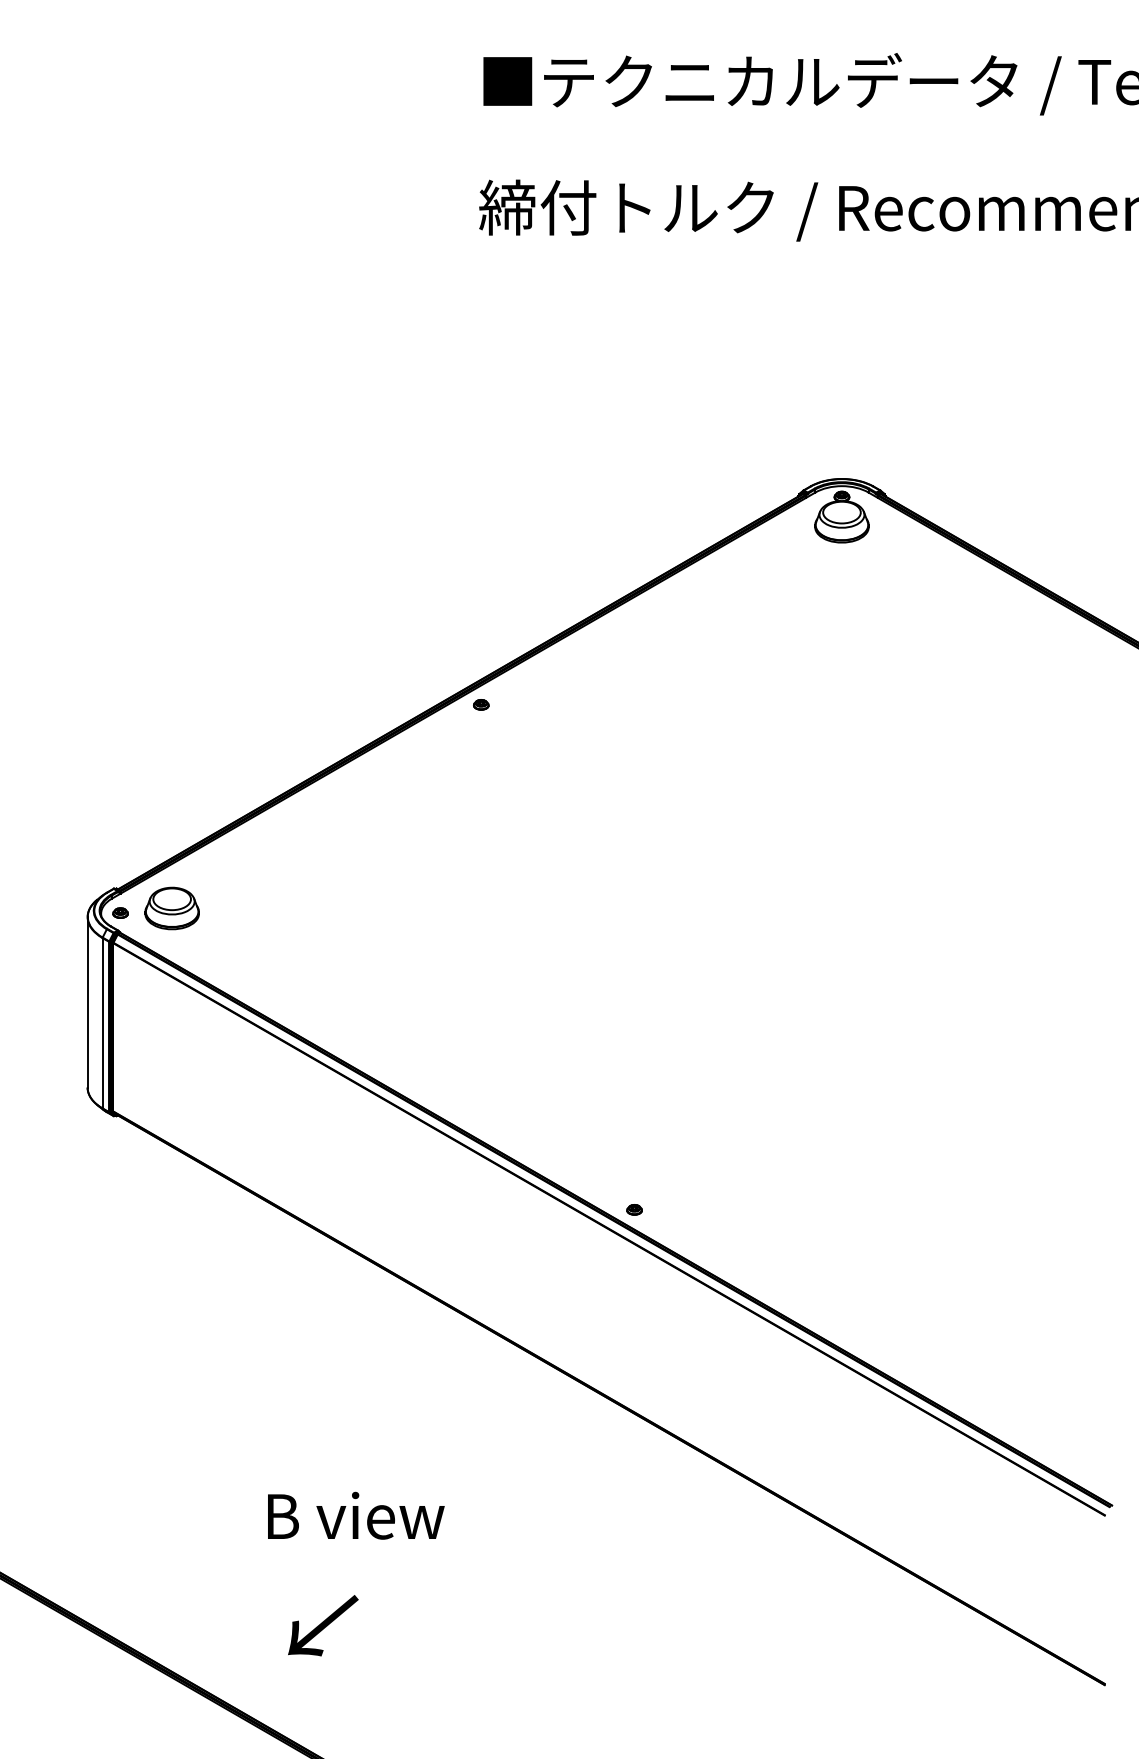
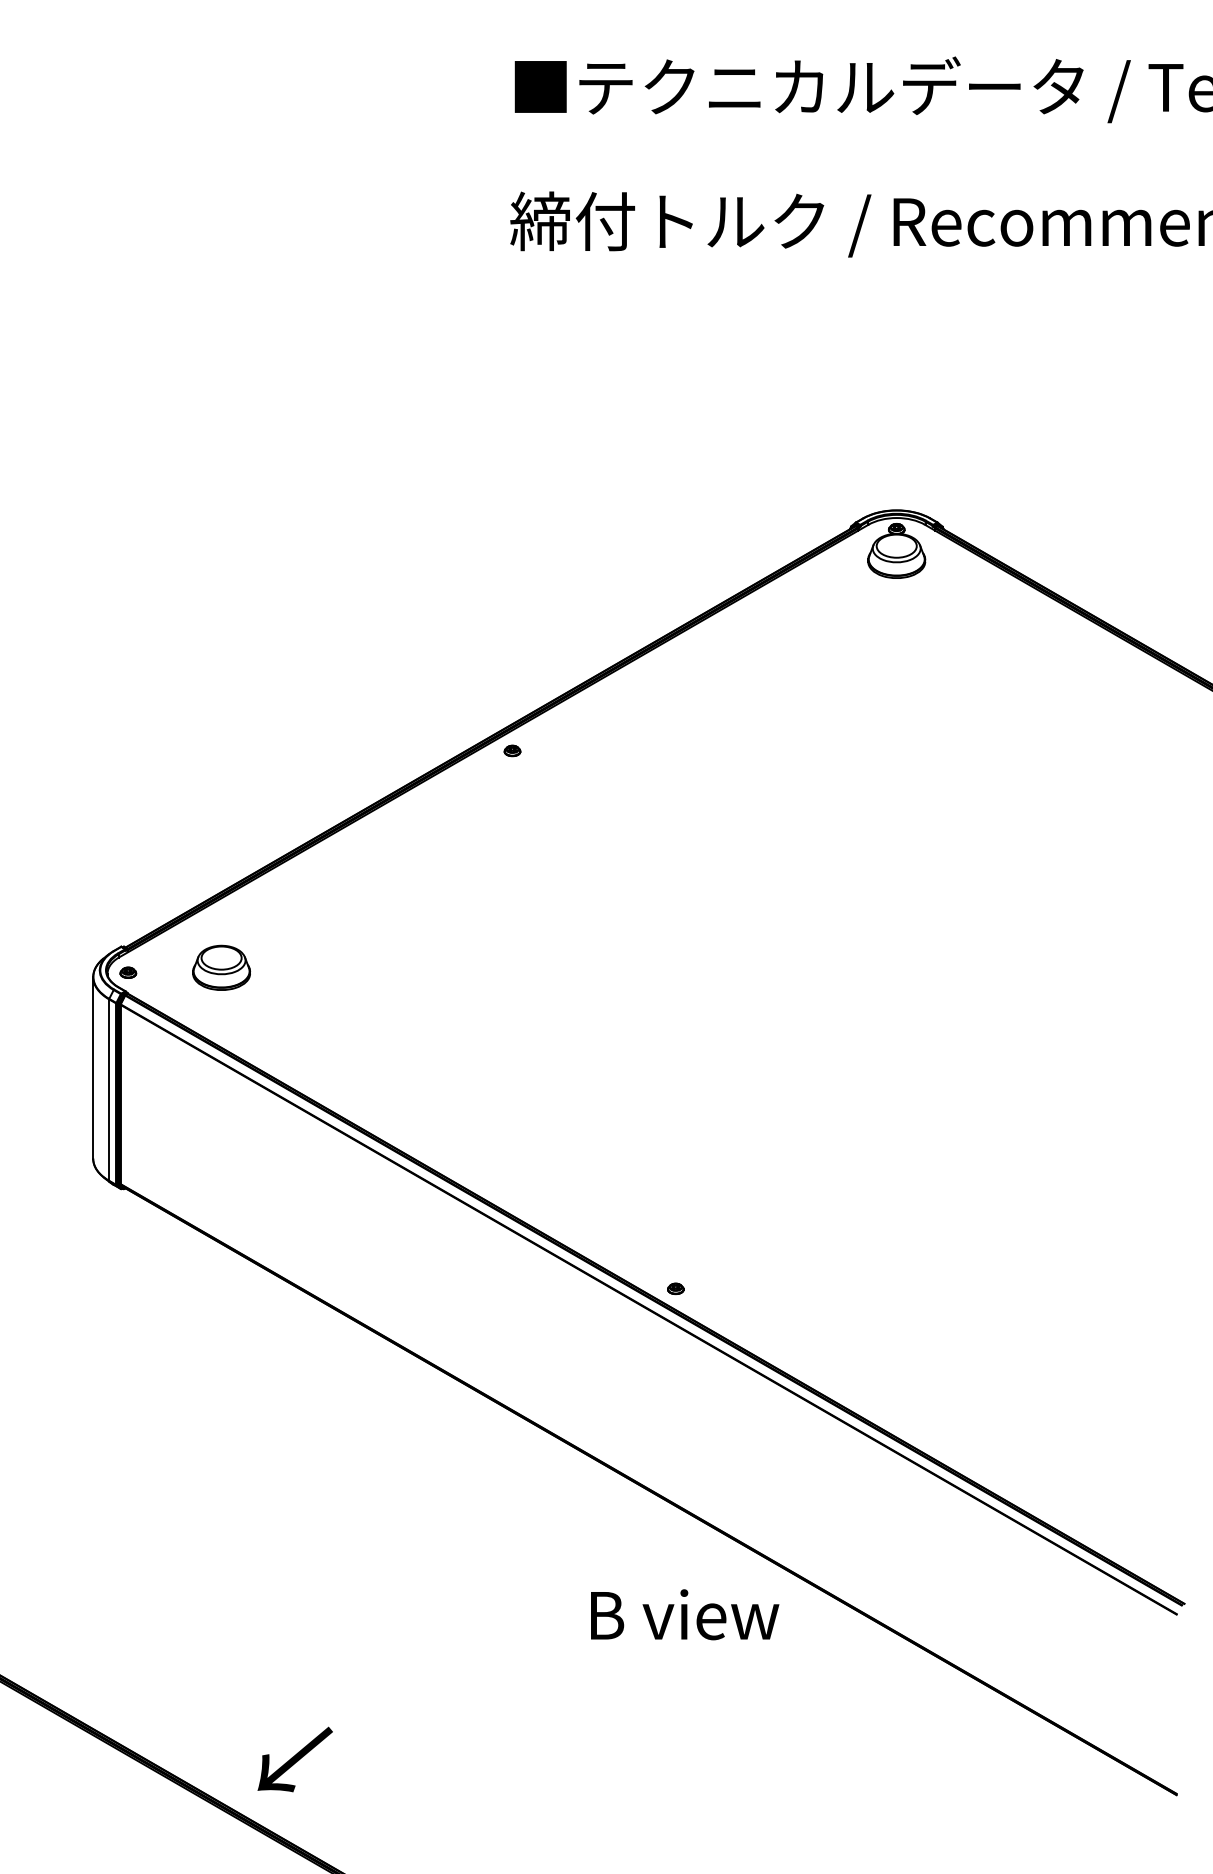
part: (171, 908) -> (220, 967), moved
text: (356, 1515) -> (685, 1614), moved
text: (323, 1625) -> (295, 1759), moved

